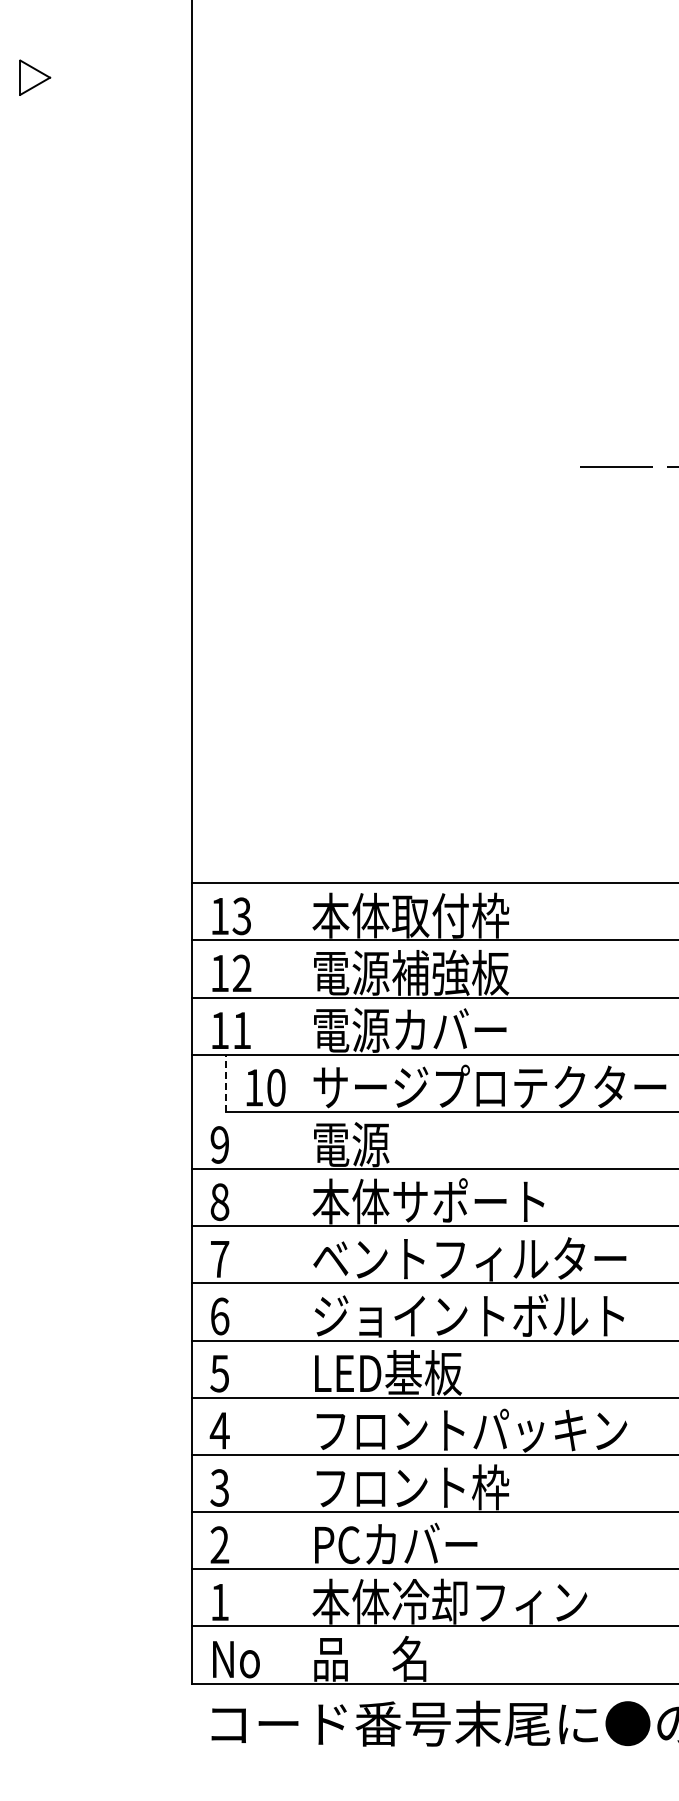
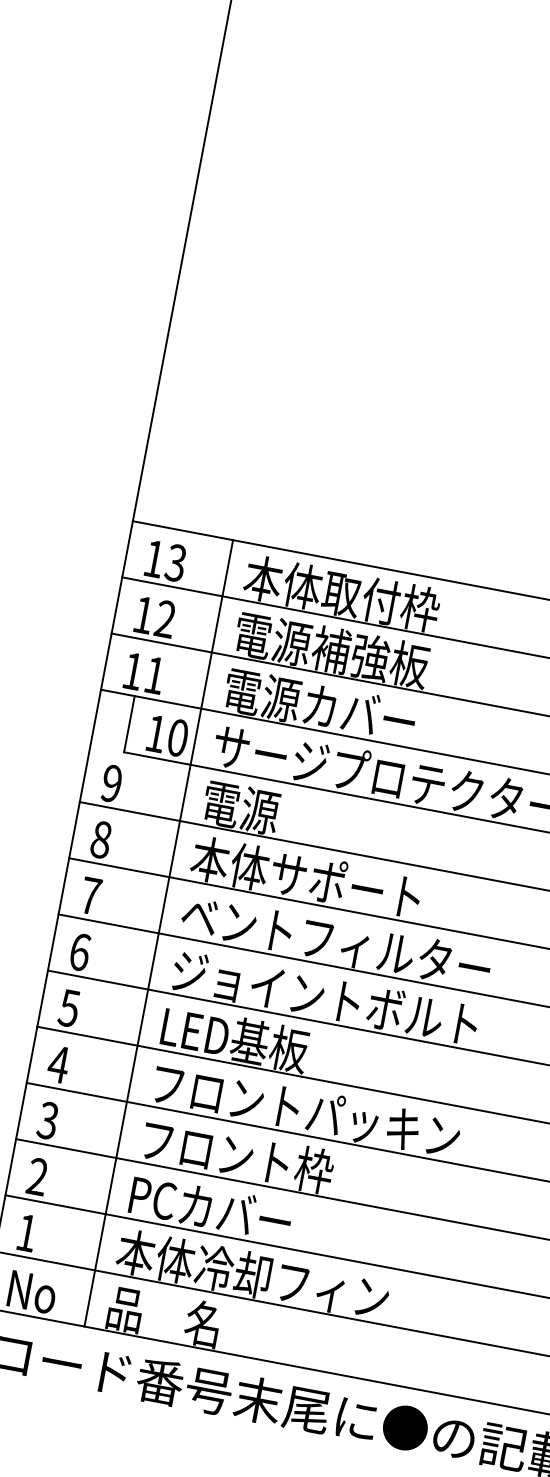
line: (226, 1083) -> (129, 724), dashed -> solid
line: (293, 1283) -> (158, 933), added

